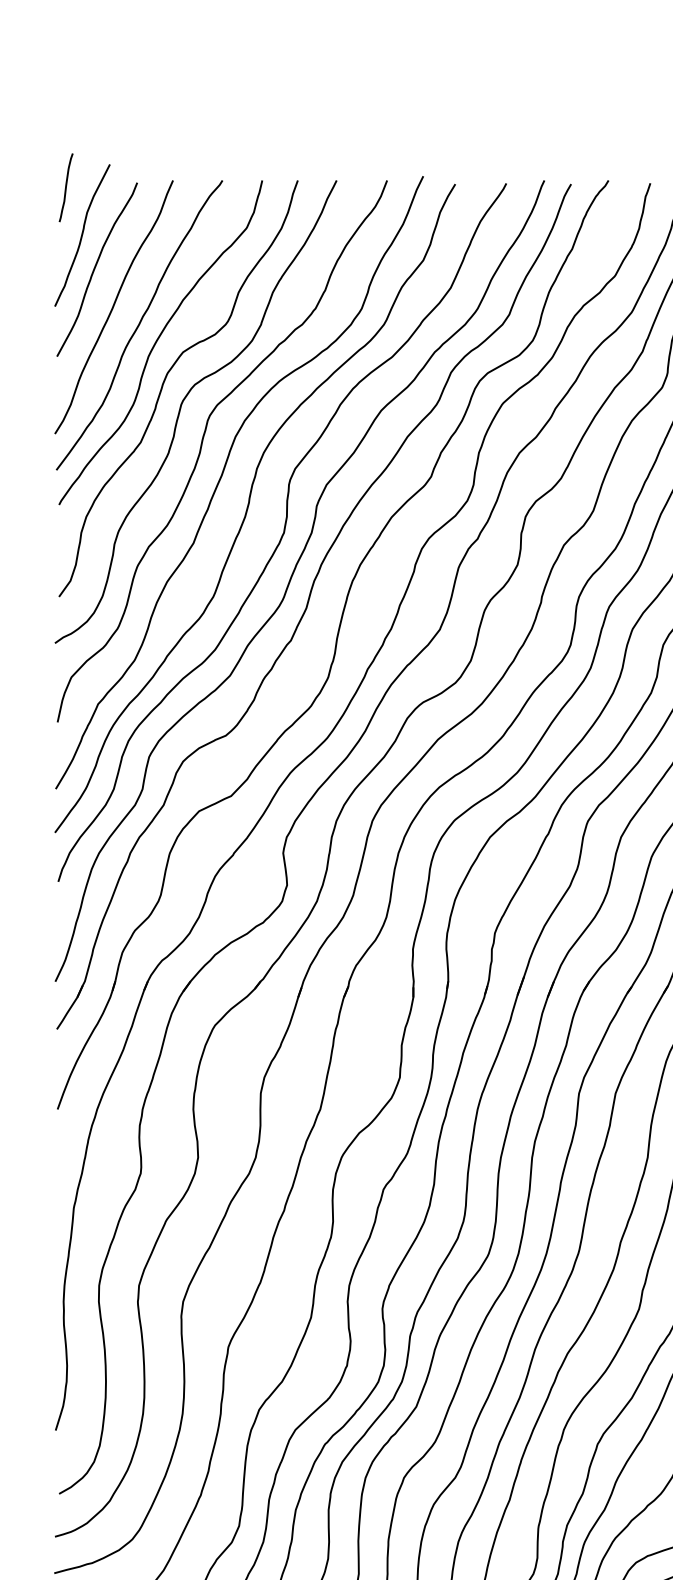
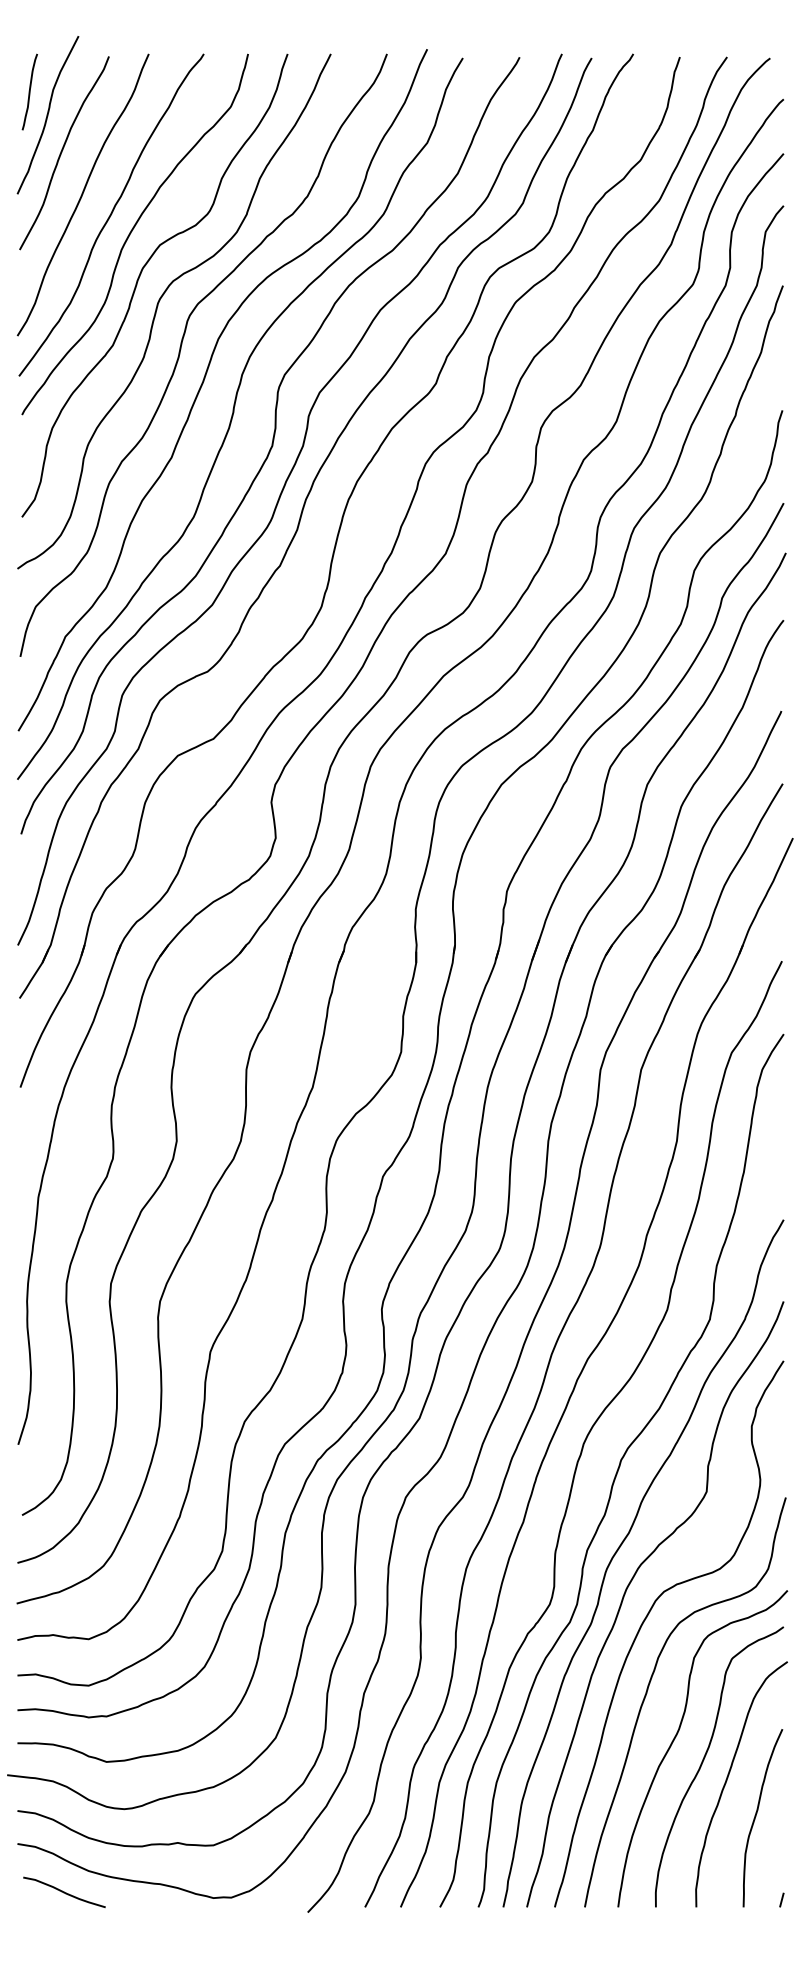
curve: (65, 187) -> (29, 91), moved

